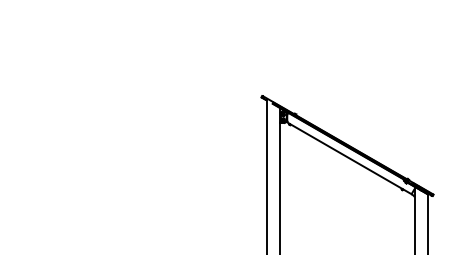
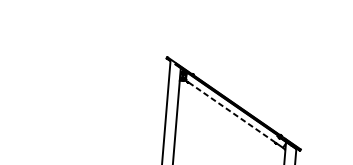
line: (345, 156) -> (231, 112), solid -> dashed

